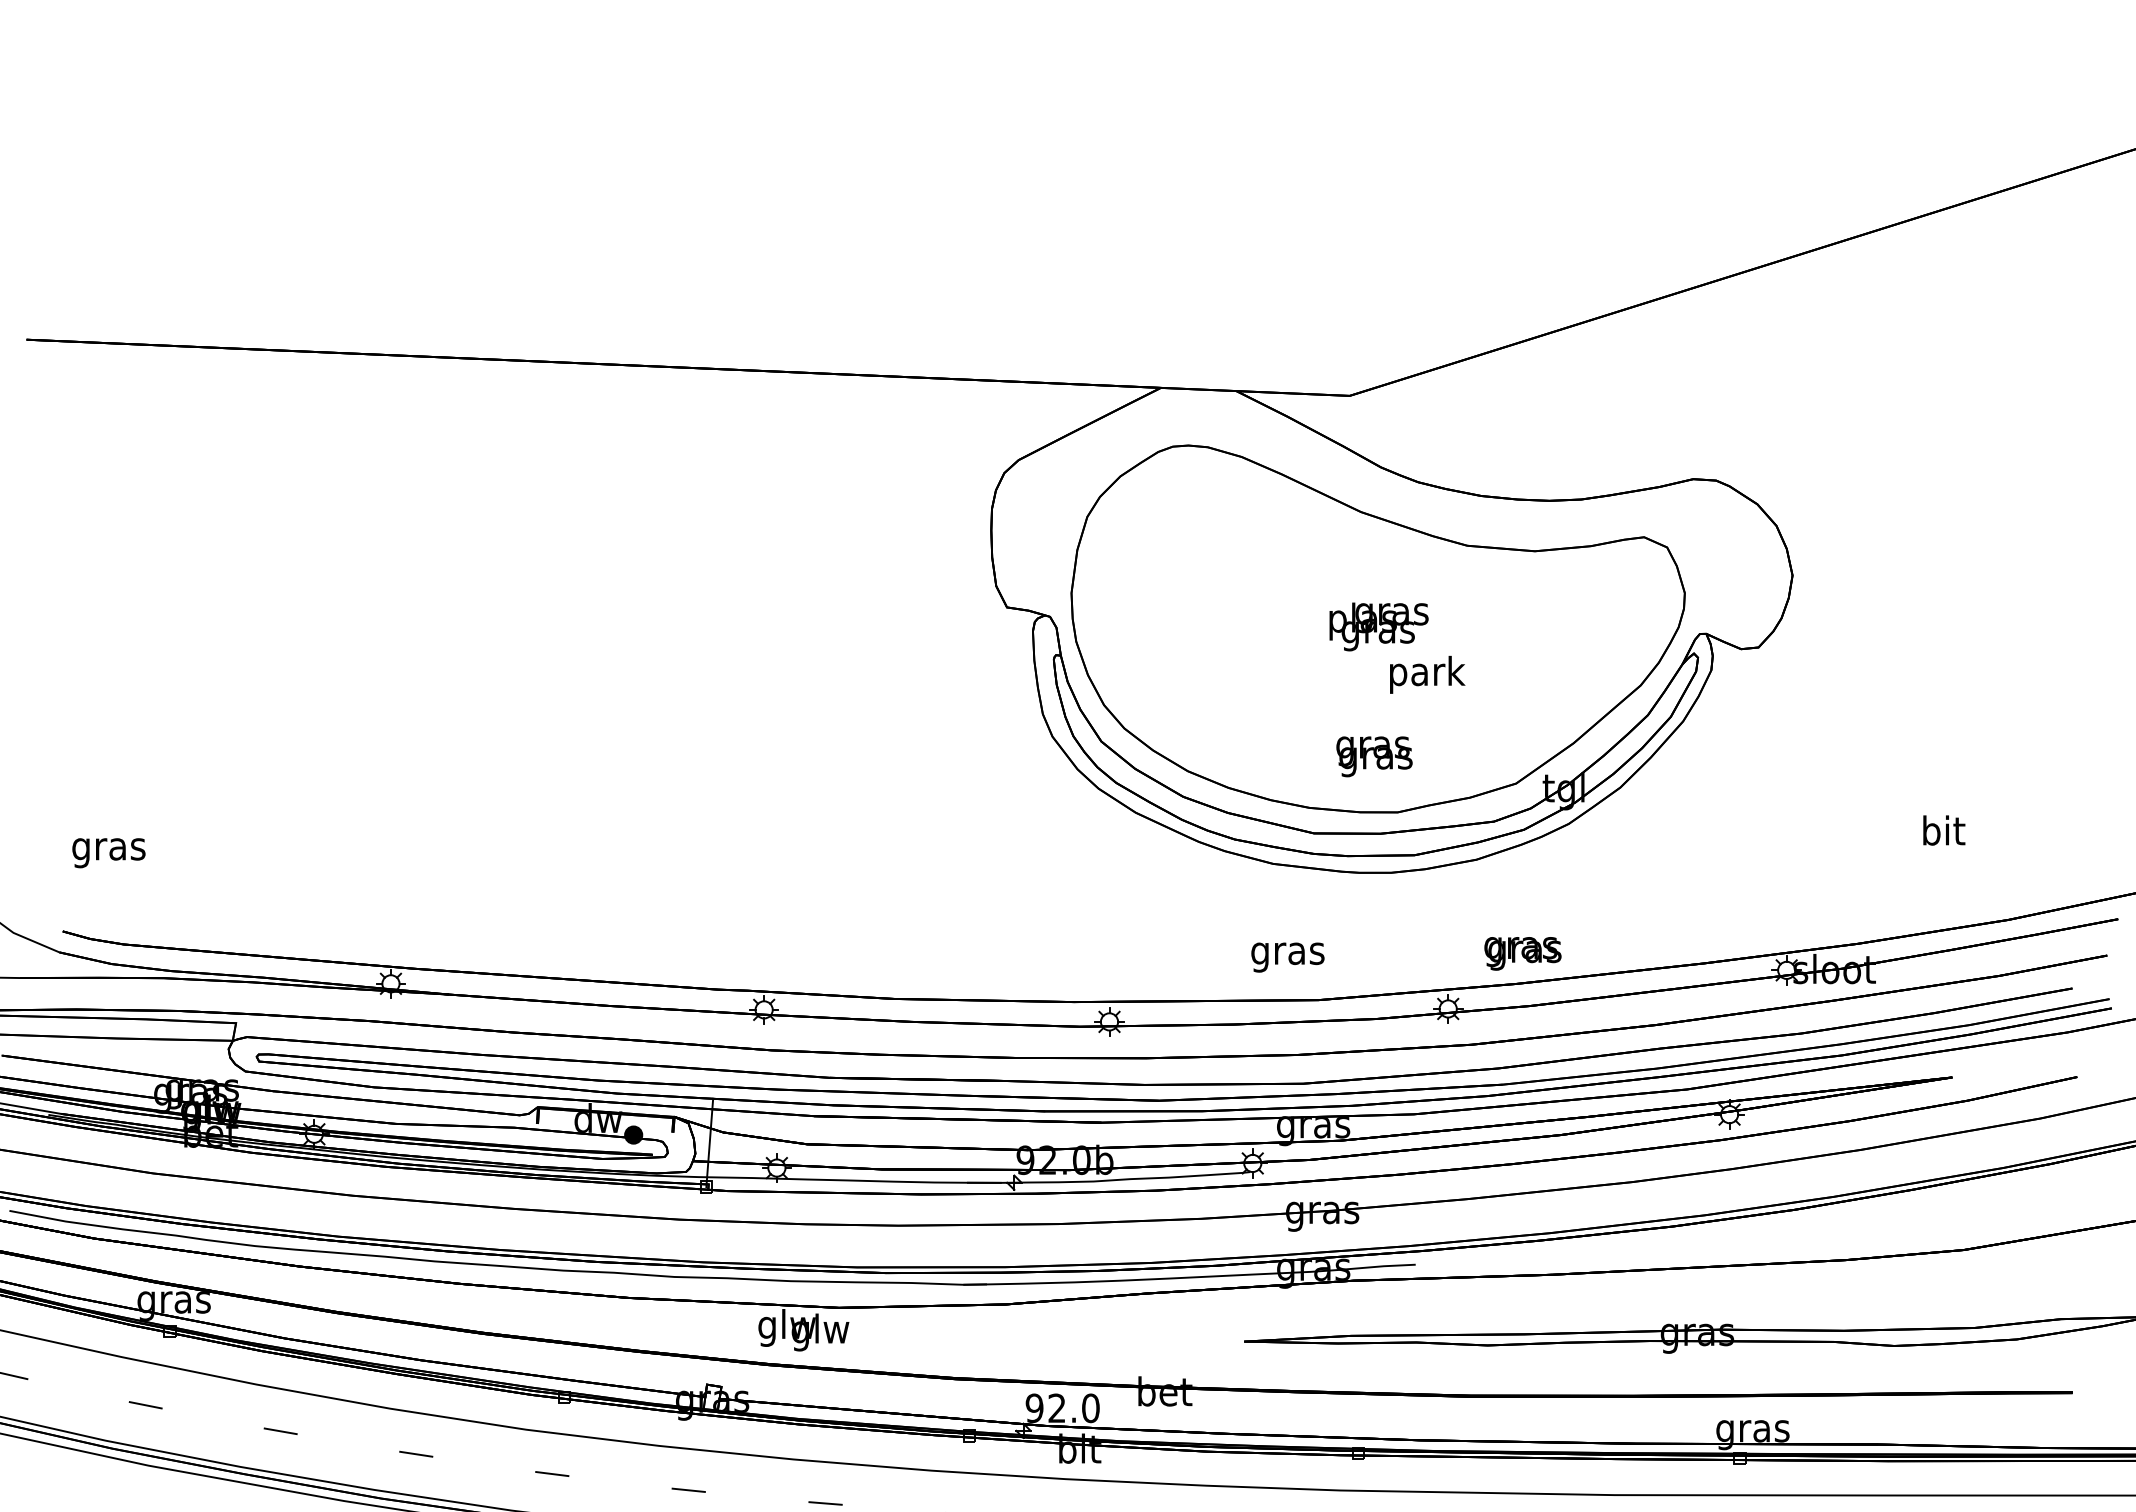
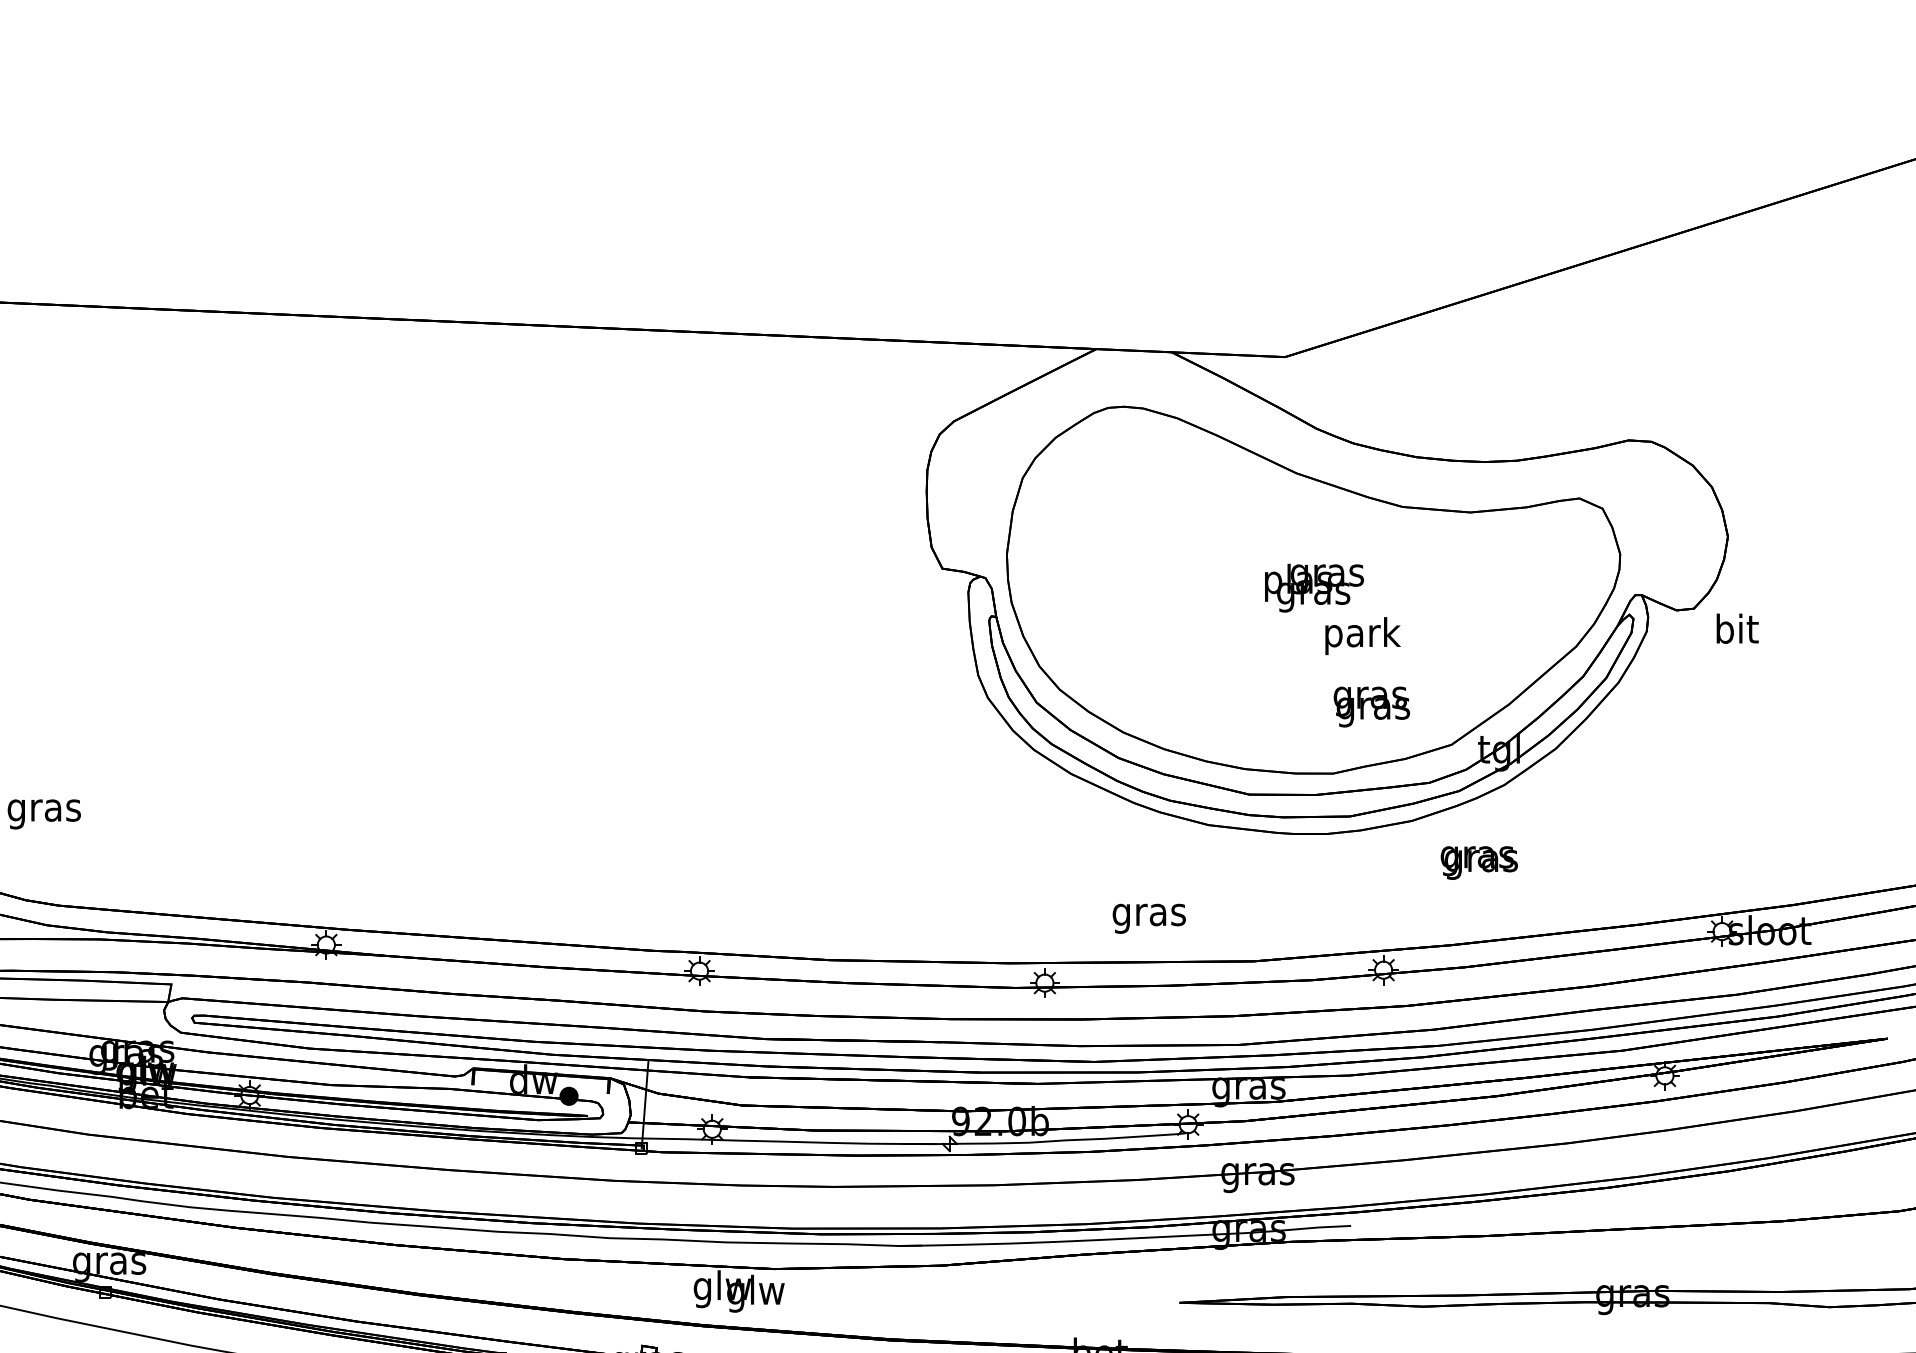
text: (1374, 756) -> (1371, 706), moved
text: (1944, 830) -> (1737, 628), moved
text: (1522, 953) -> (1478, 862), moved
text: (1287, 957) -> (1148, 918), moved

